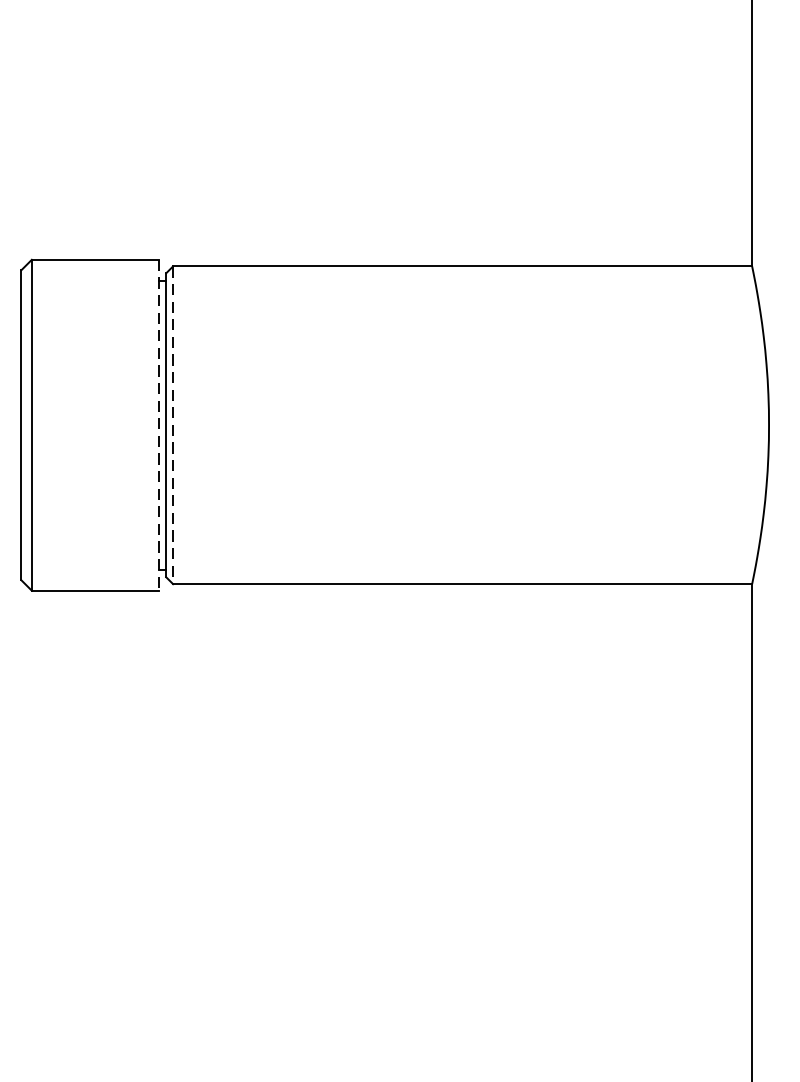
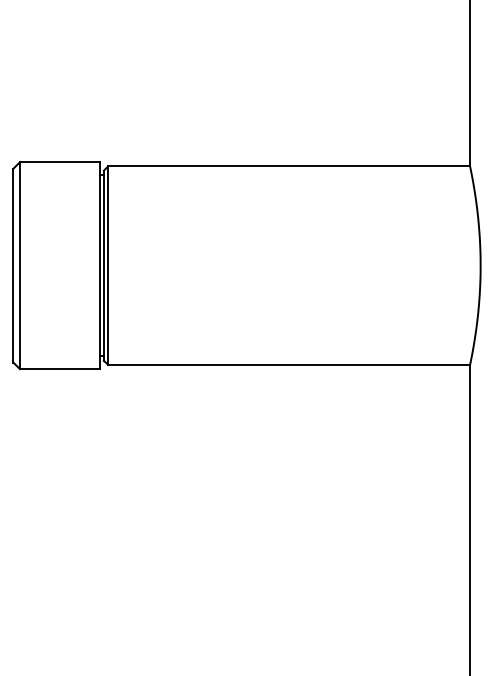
line: (159, 426) -> (99, 266), dashed -> solid
line: (173, 426) -> (108, 266), dashed -> solid

